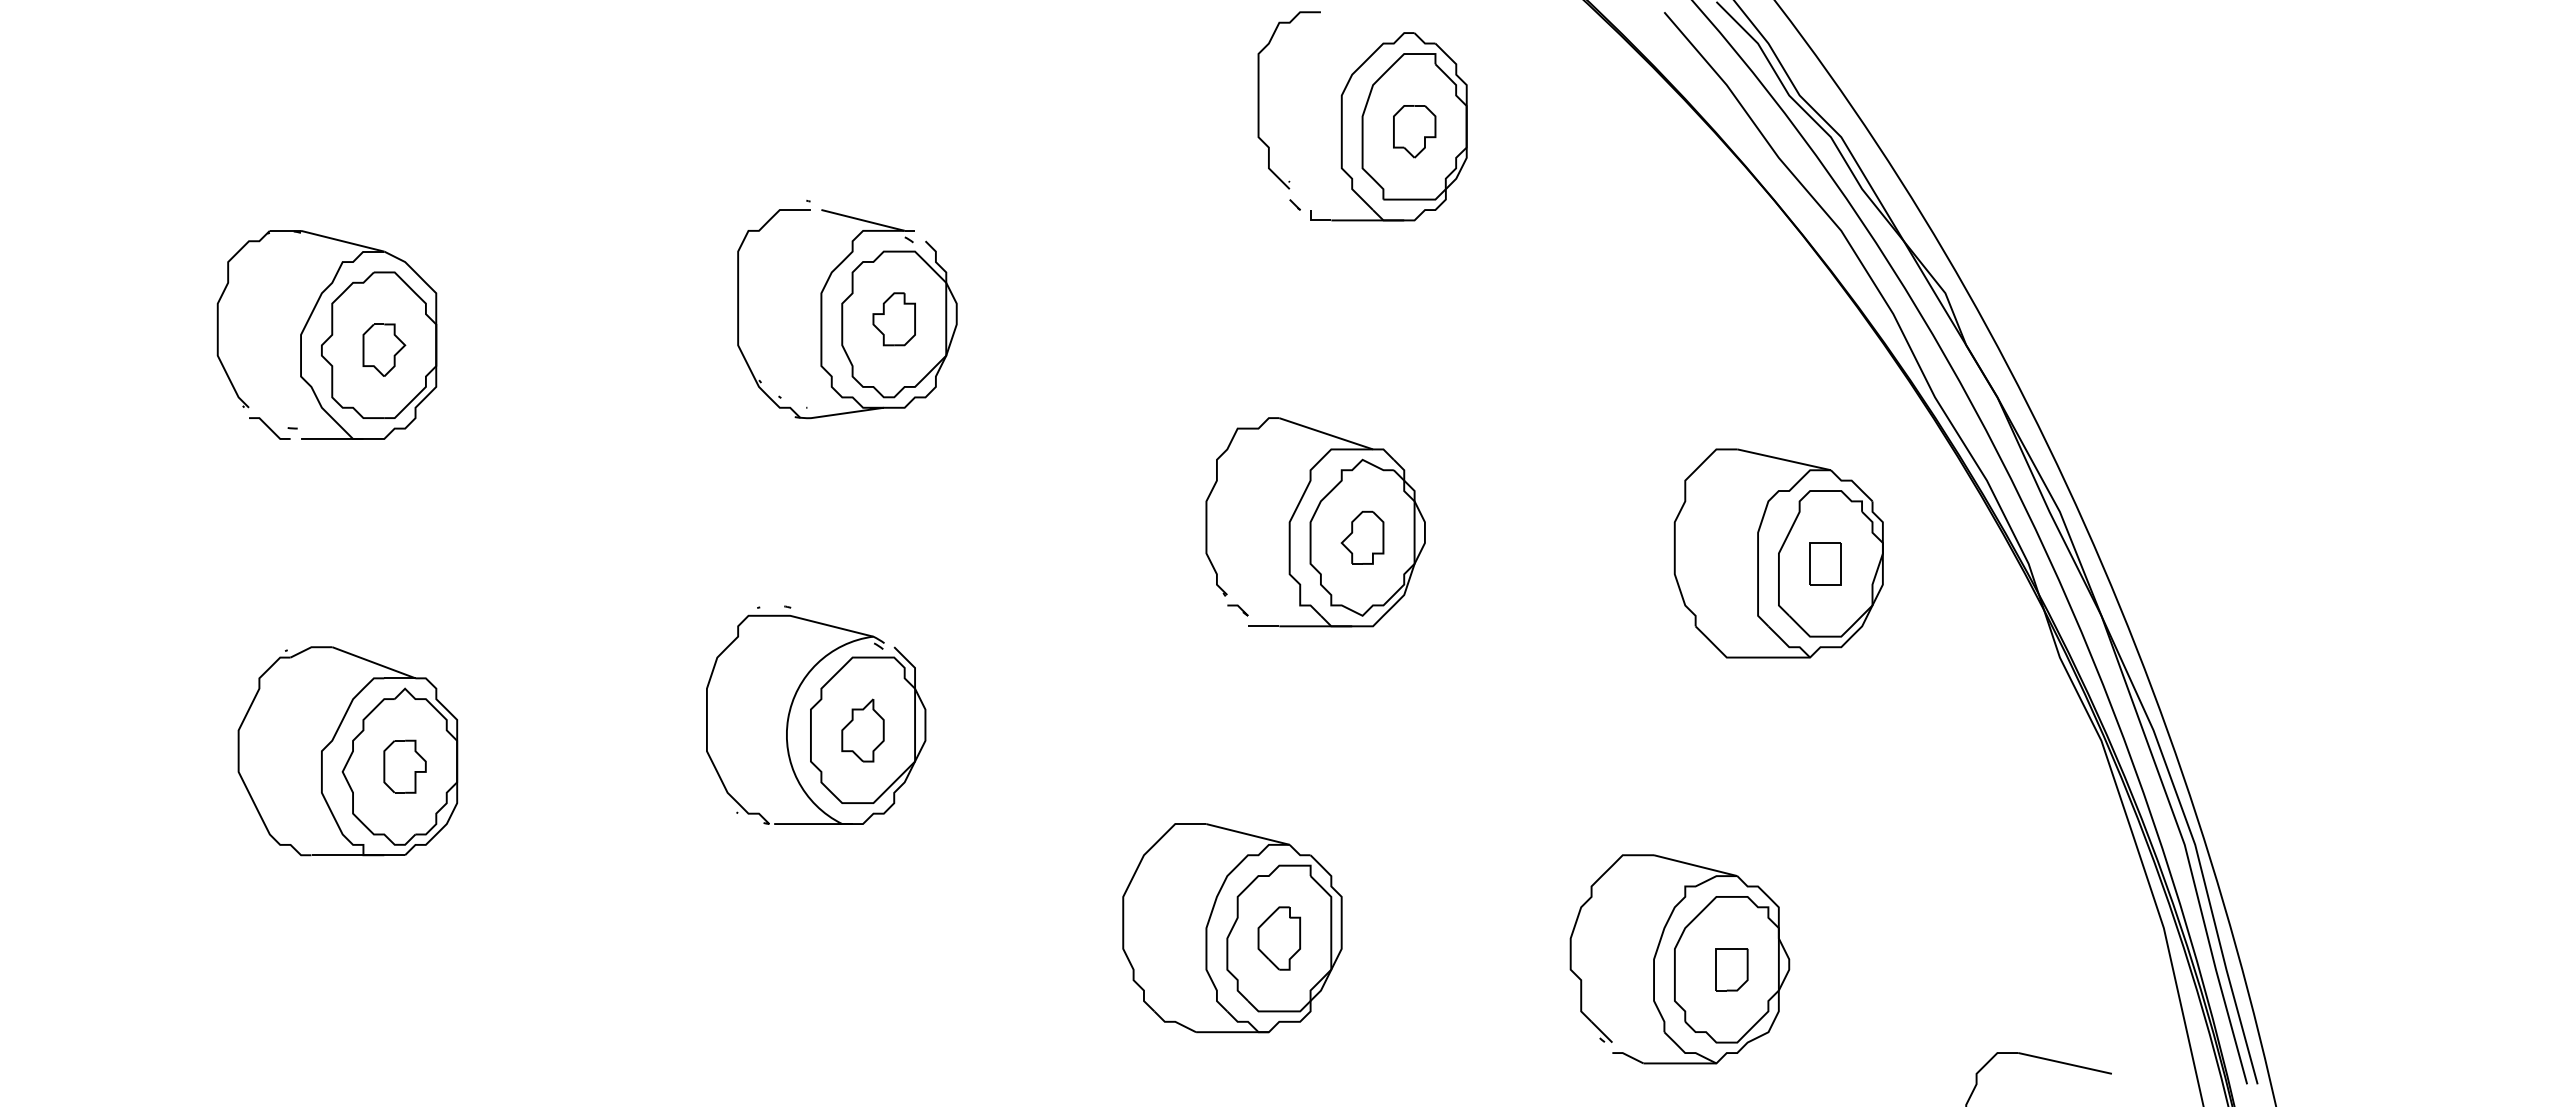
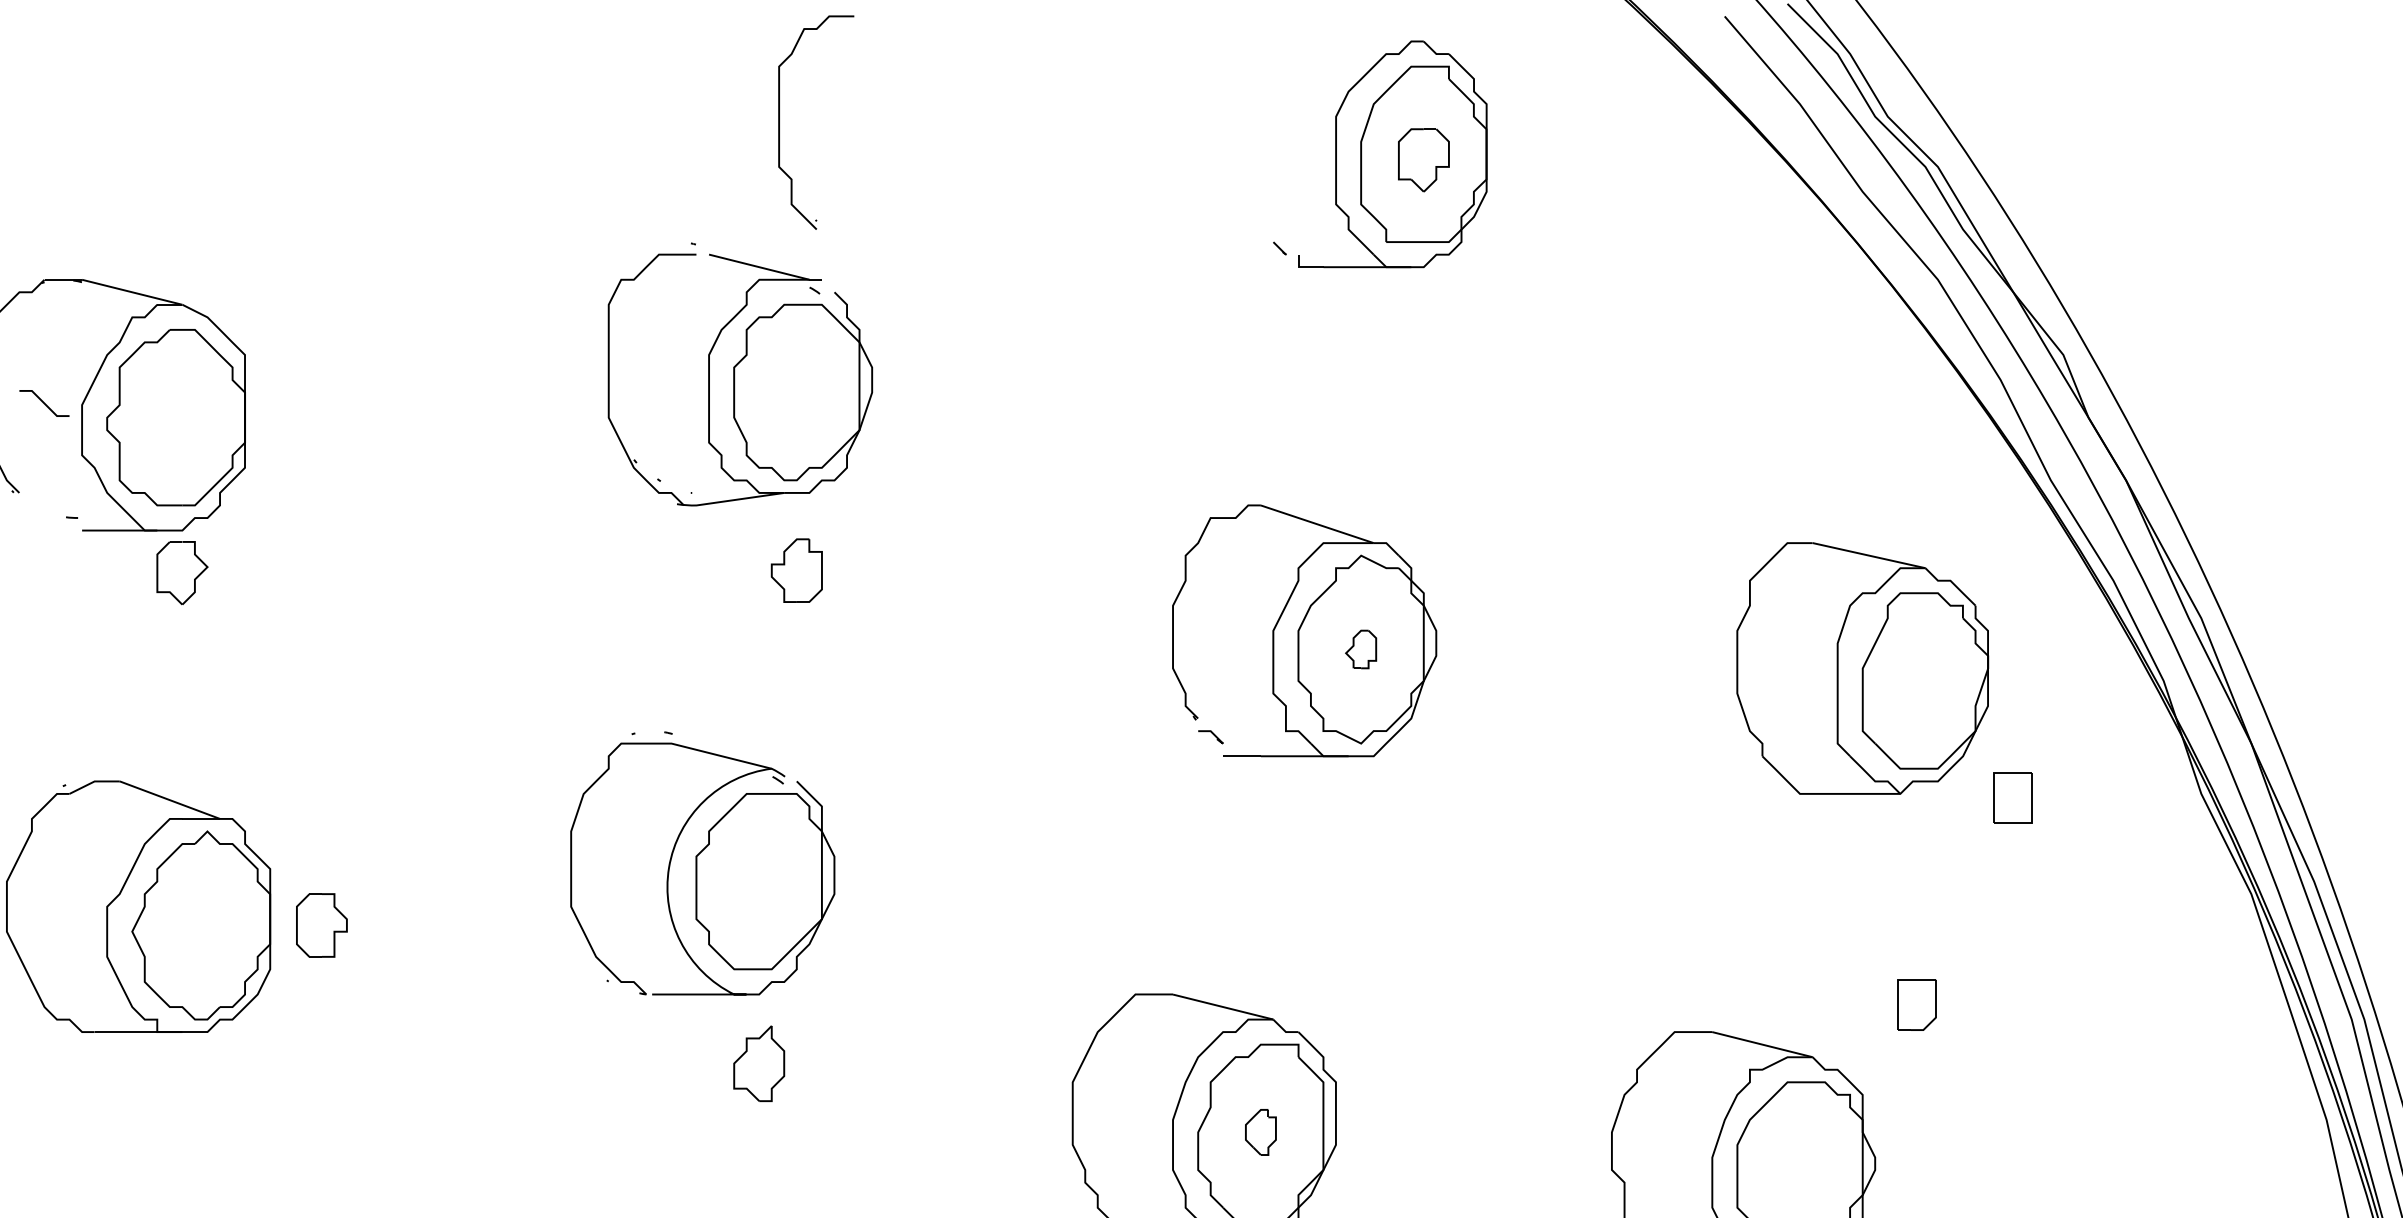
part: (1259, 100) -> (780, 122), moved
part: (893, 319) -> (795, 570), moved
part: (384, 349) -> (182, 572), moved
line: (269, 428) -> (44, 403), moved
part: (1362, 537) -> (1361, 649), size x0.6
part: (1825, 563) -> (2012, 797), moved
part: (862, 730) -> (758, 1063), moved
part: (404, 766) -> (321, 925), moved
part: (1279, 938) -> (1261, 1132), size x0.6
part: (1731, 969) -> (1916, 1004), moved

